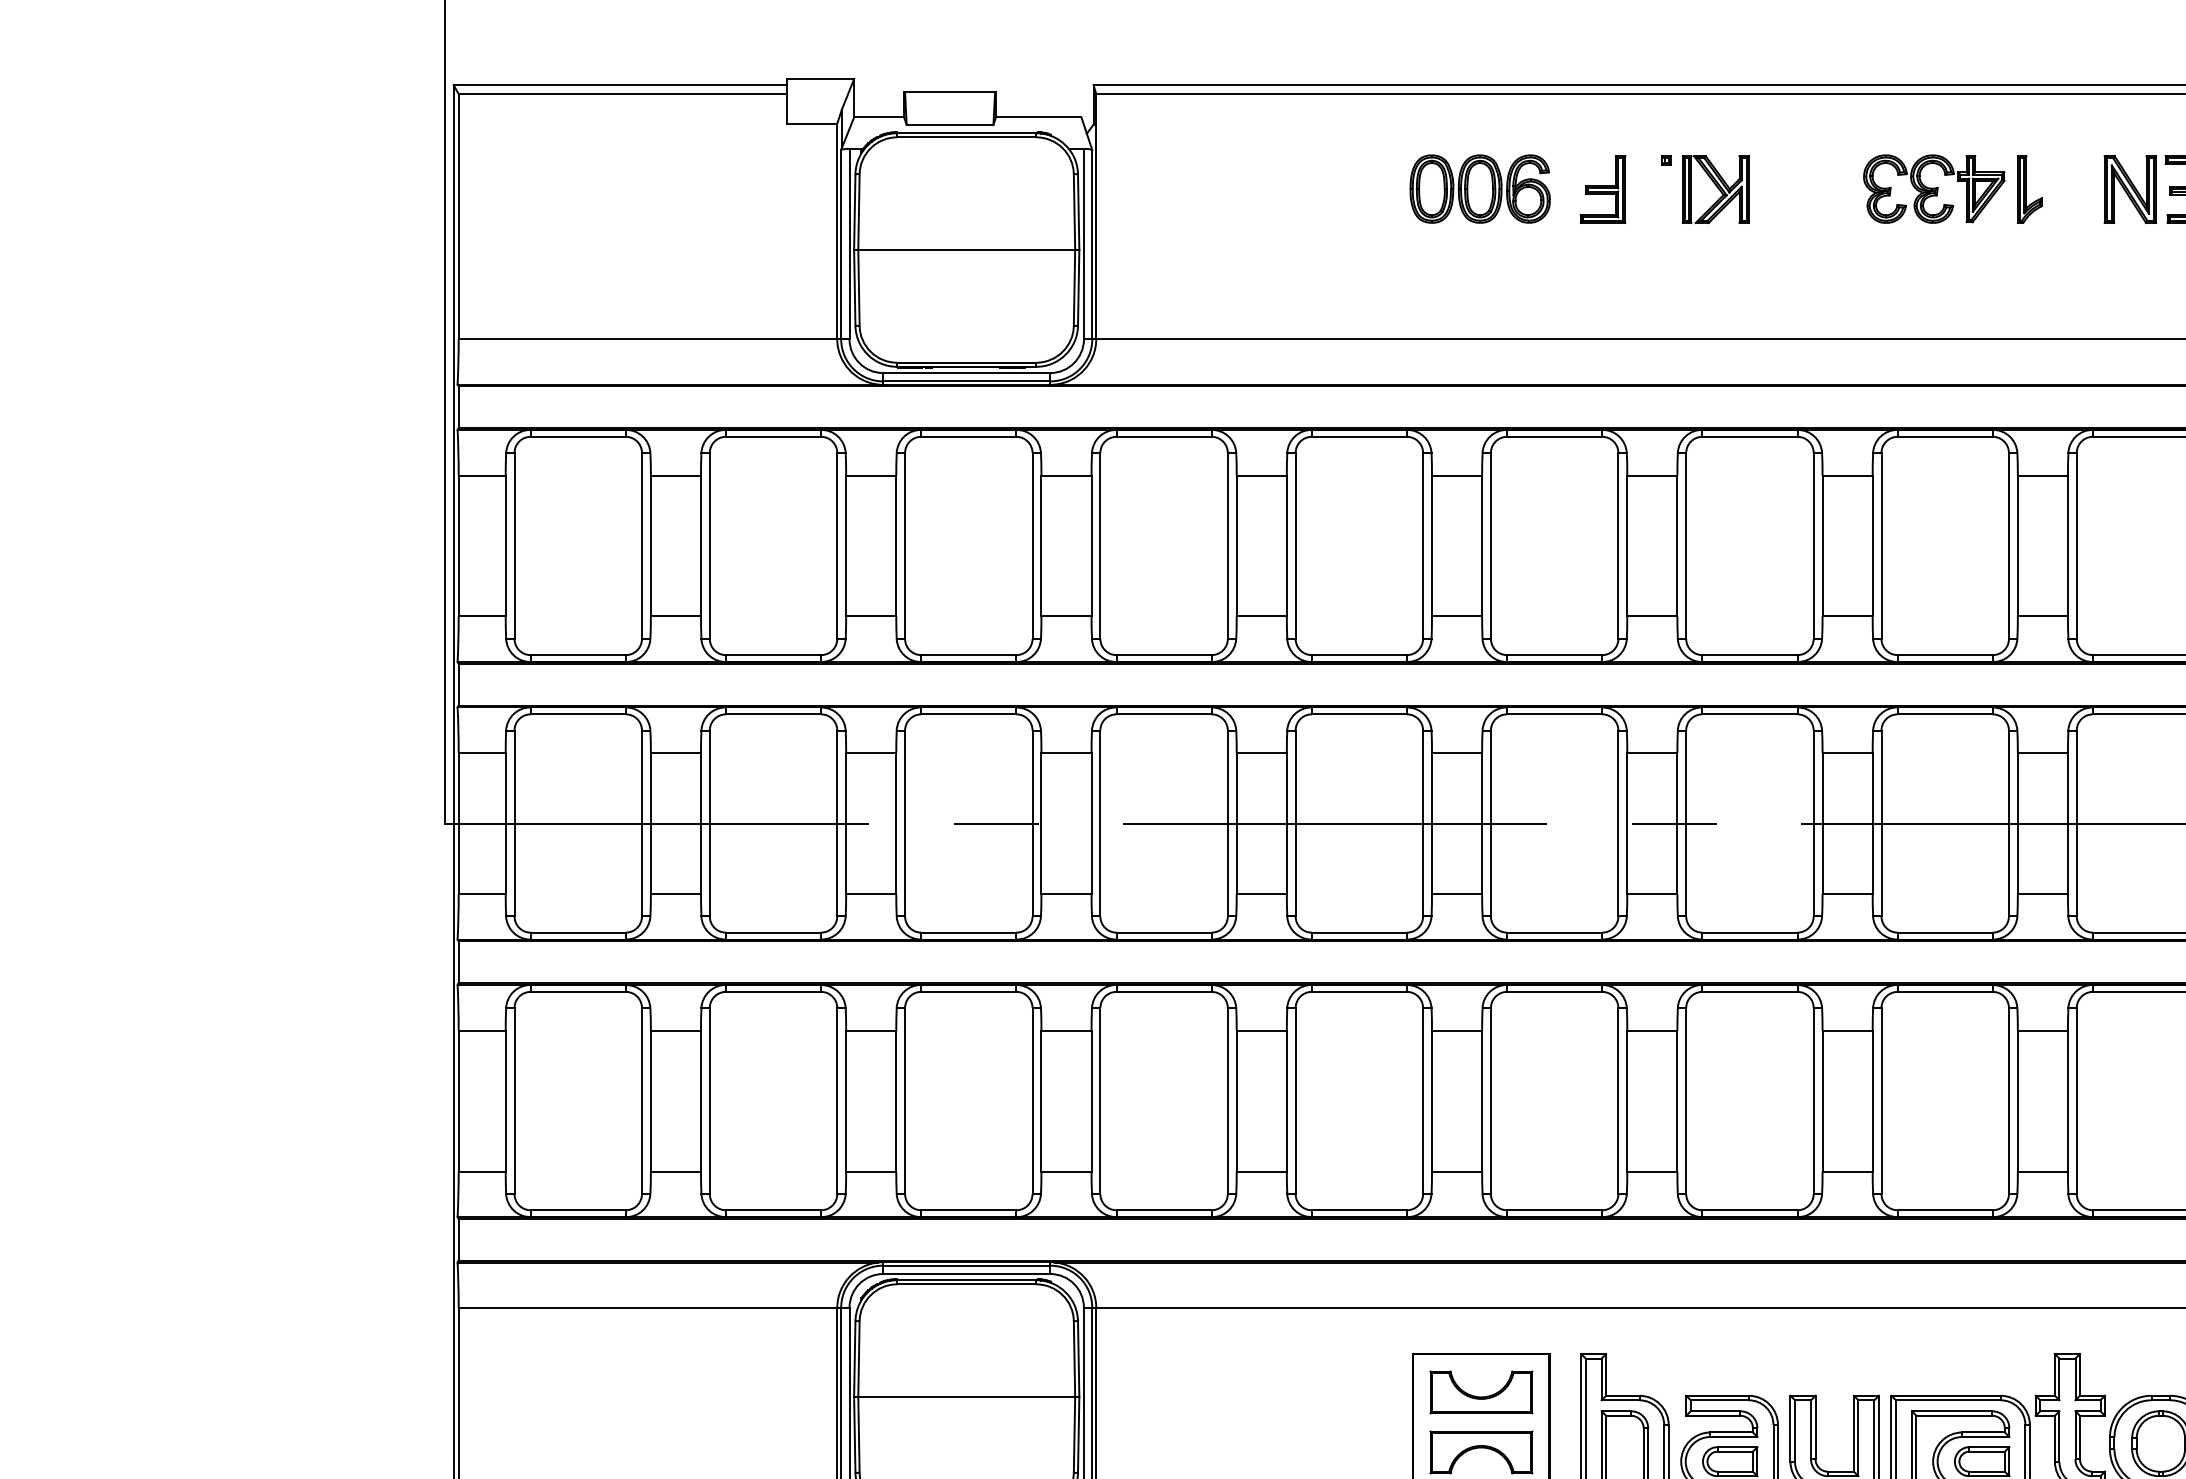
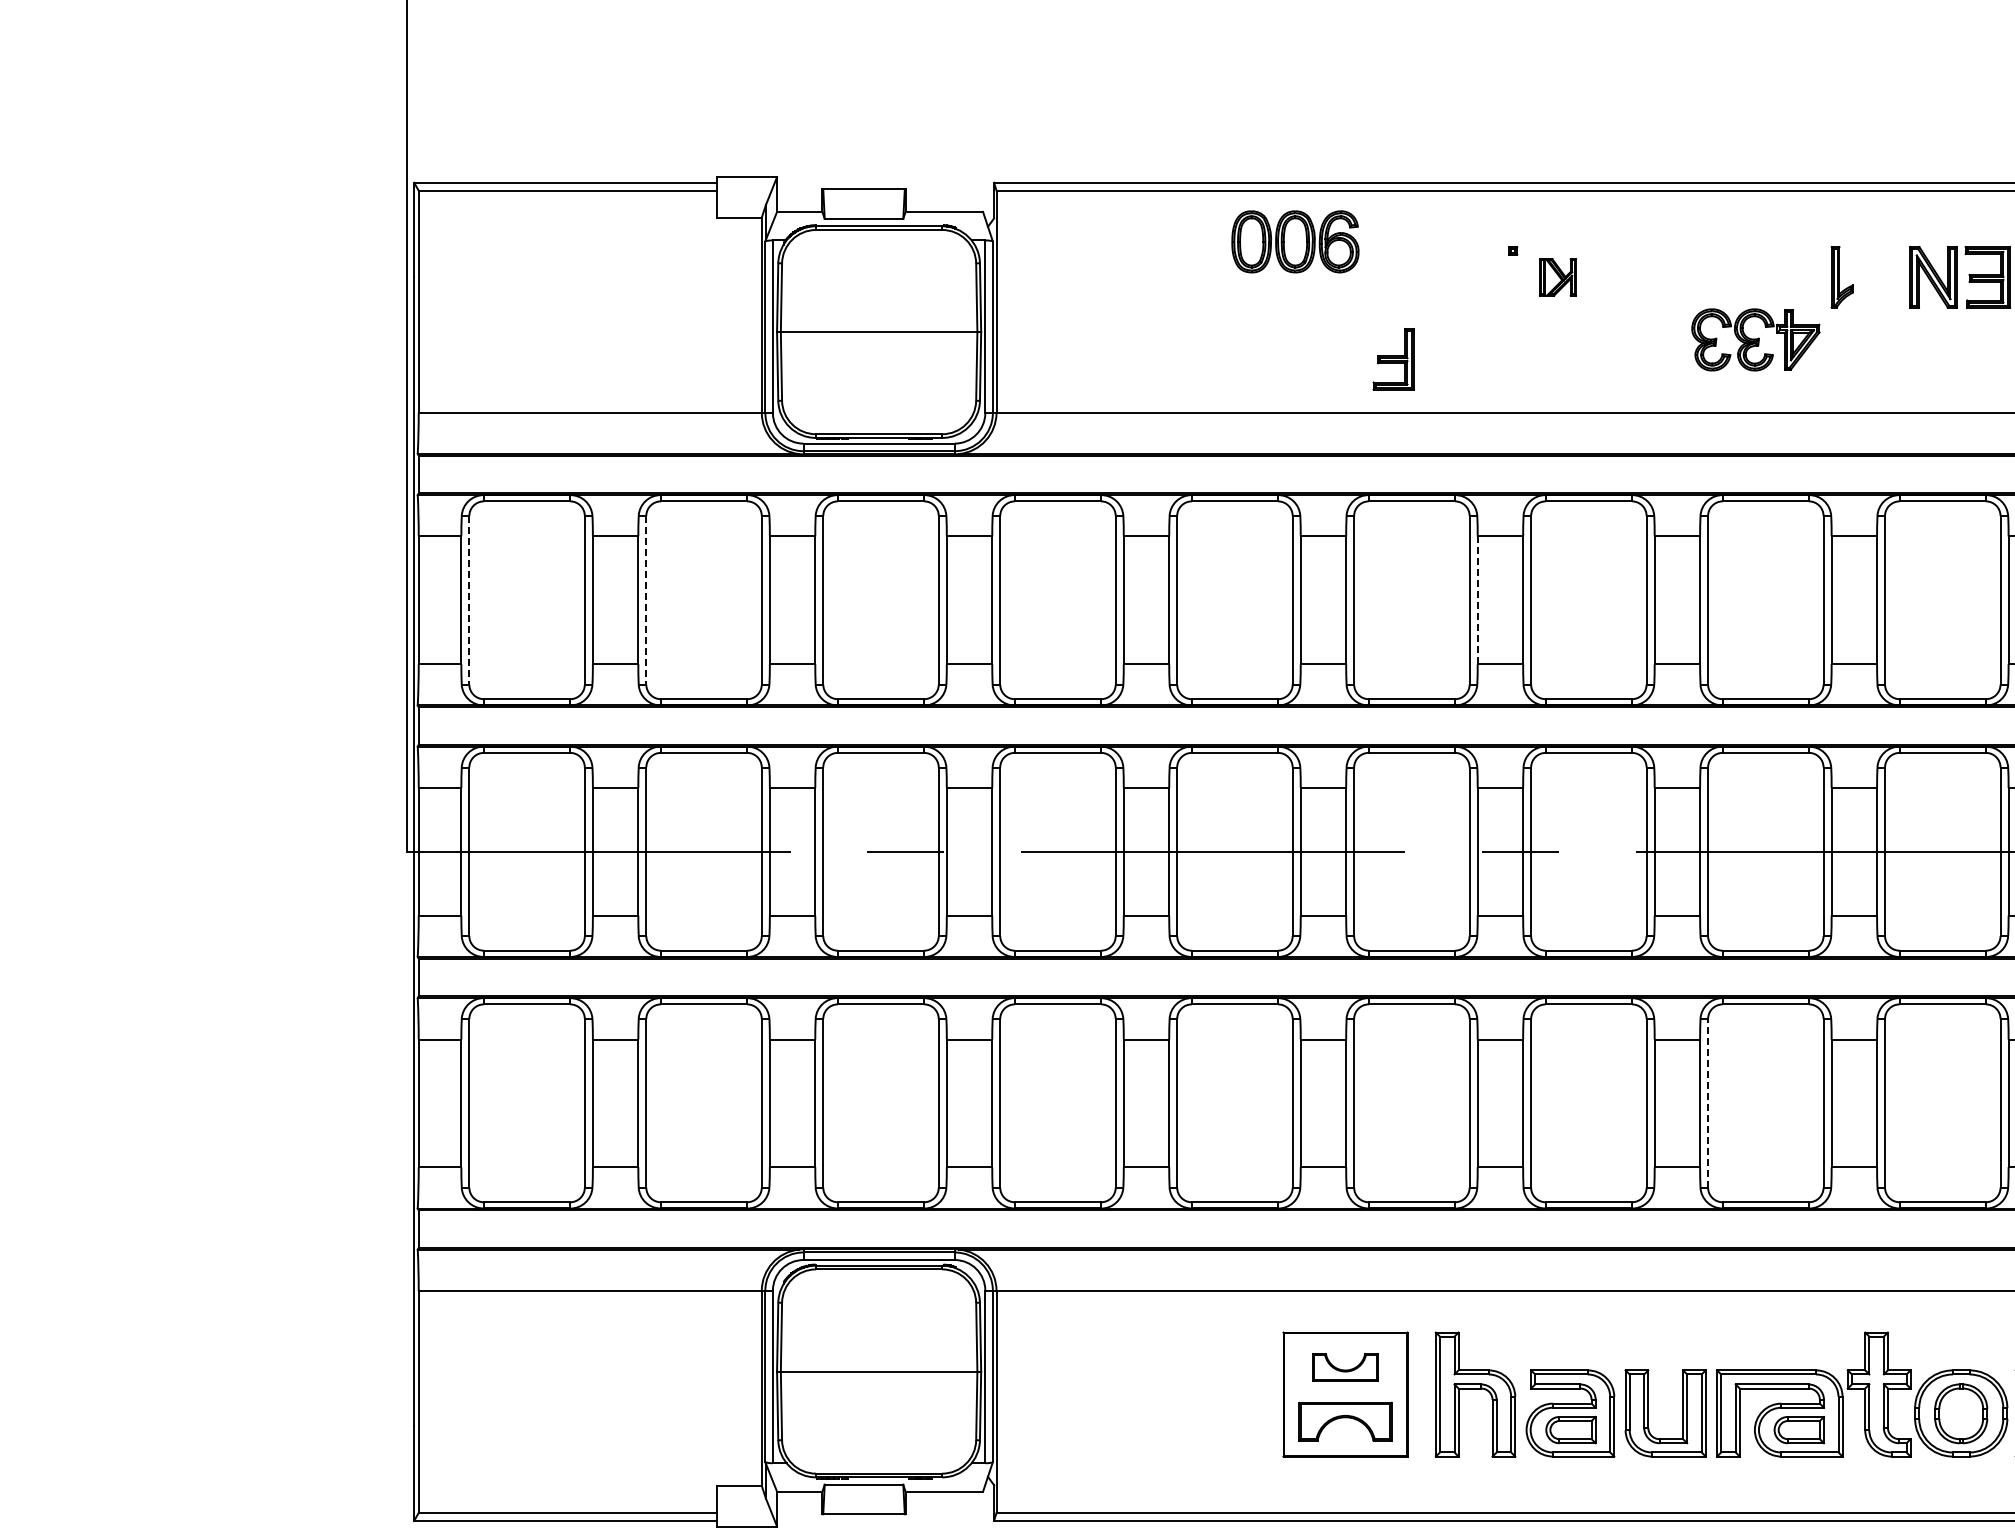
part: (1480, 188) -> (1295, 241), moved
part: (1933, 188) -> (1755, 339), moved
part: (1602, 189) -> (1393, 359), moved
part: (1715, 189) -> (1557, 277), size x0.6
line: (514, 546) -> (469, 600), solid -> dashed
line: (710, 546) -> (646, 600), solid -> dashed
line: (1627, 546) -> (1477, 600), solid -> dashed
line: (1881, 1100) -> (1708, 1102), solid -> dashed
part: (1481, 1392) -> (1345, 1367), size x0.7

